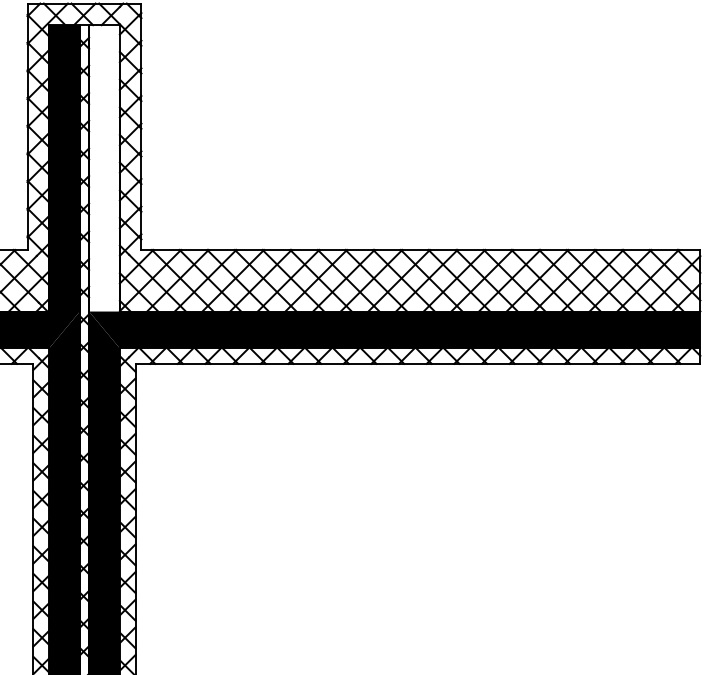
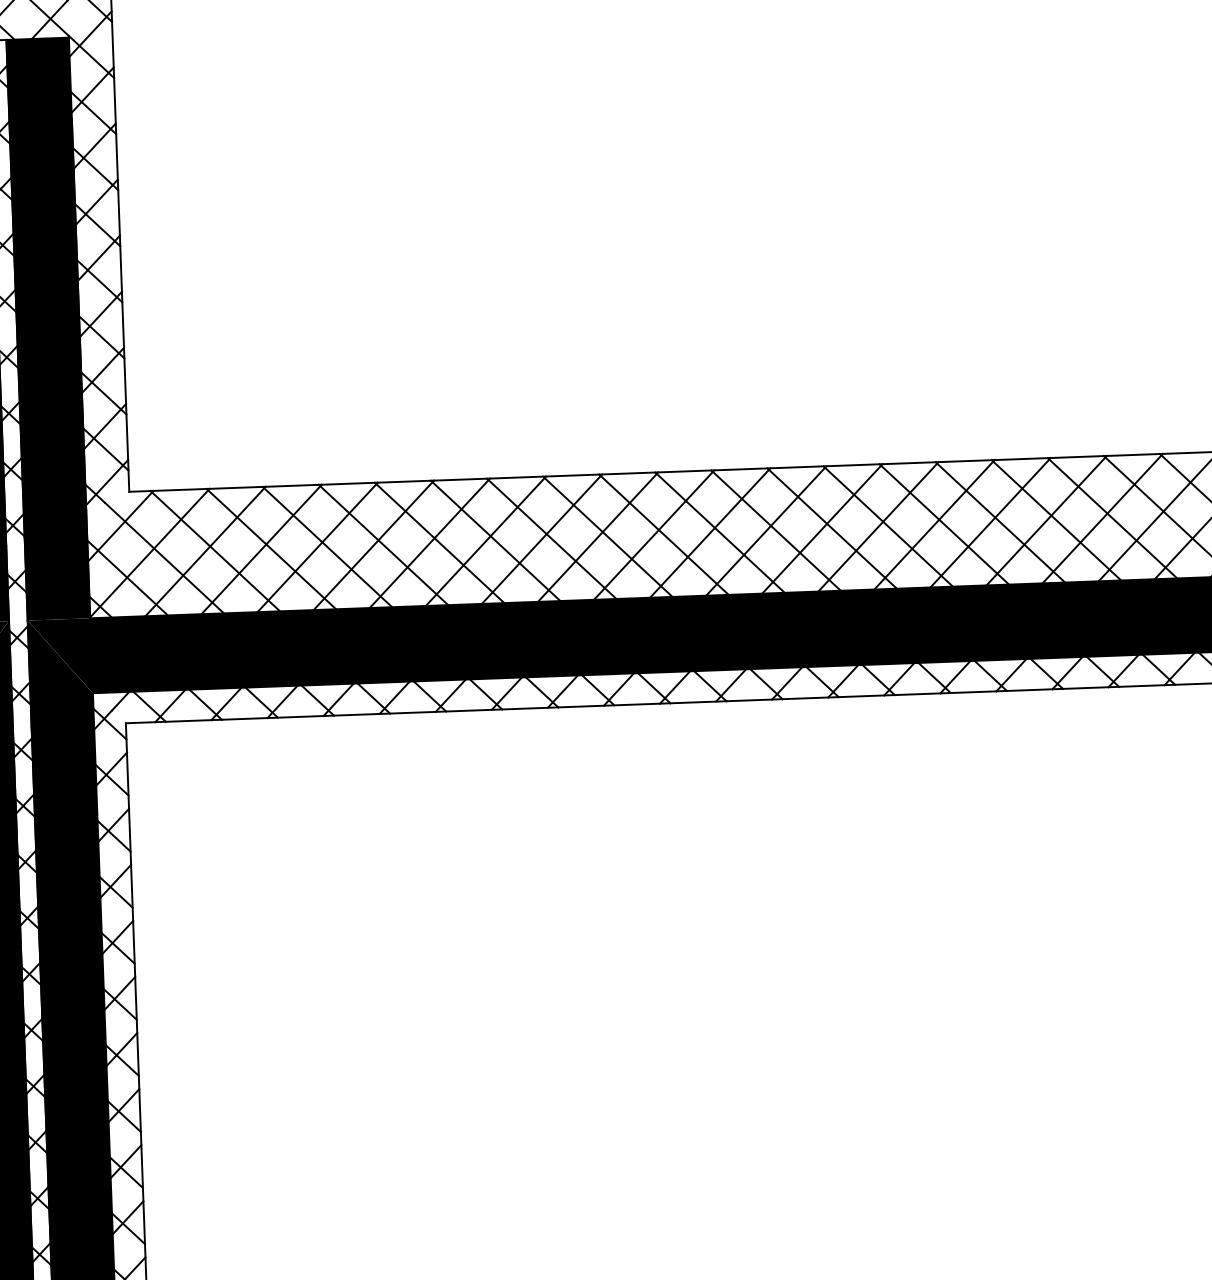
fill: (104, 168) -> (48, 329), added

